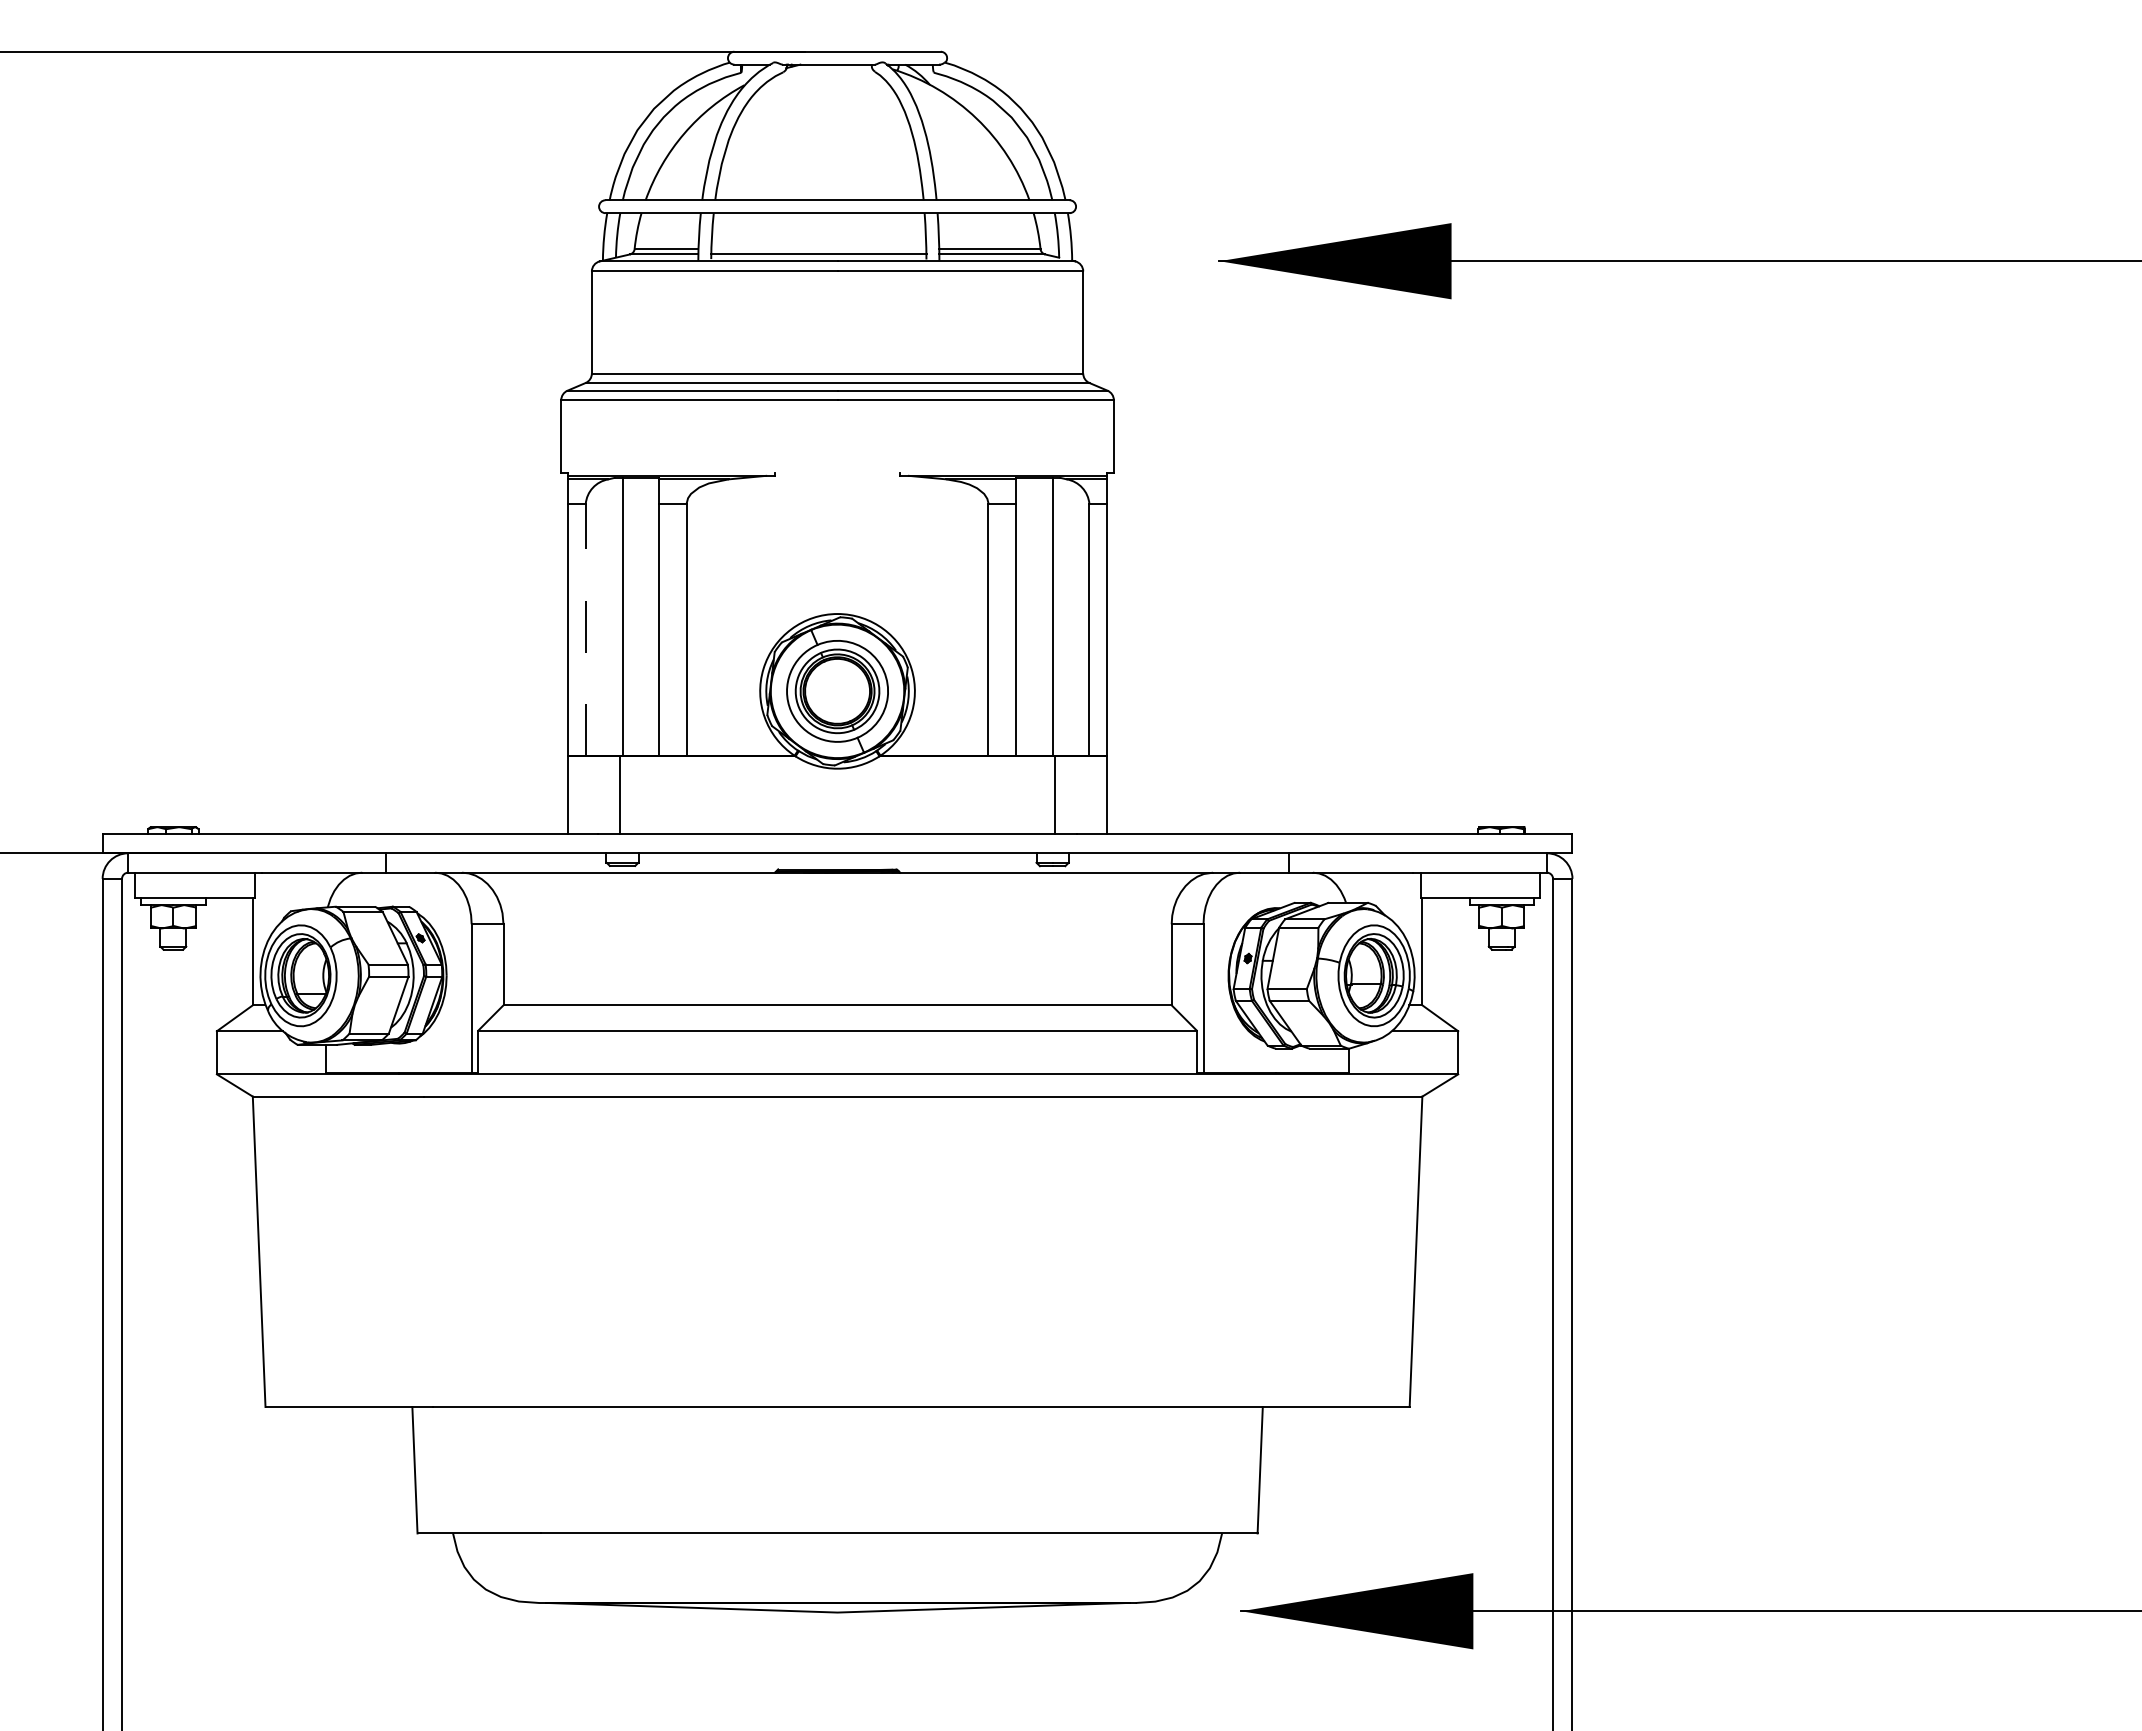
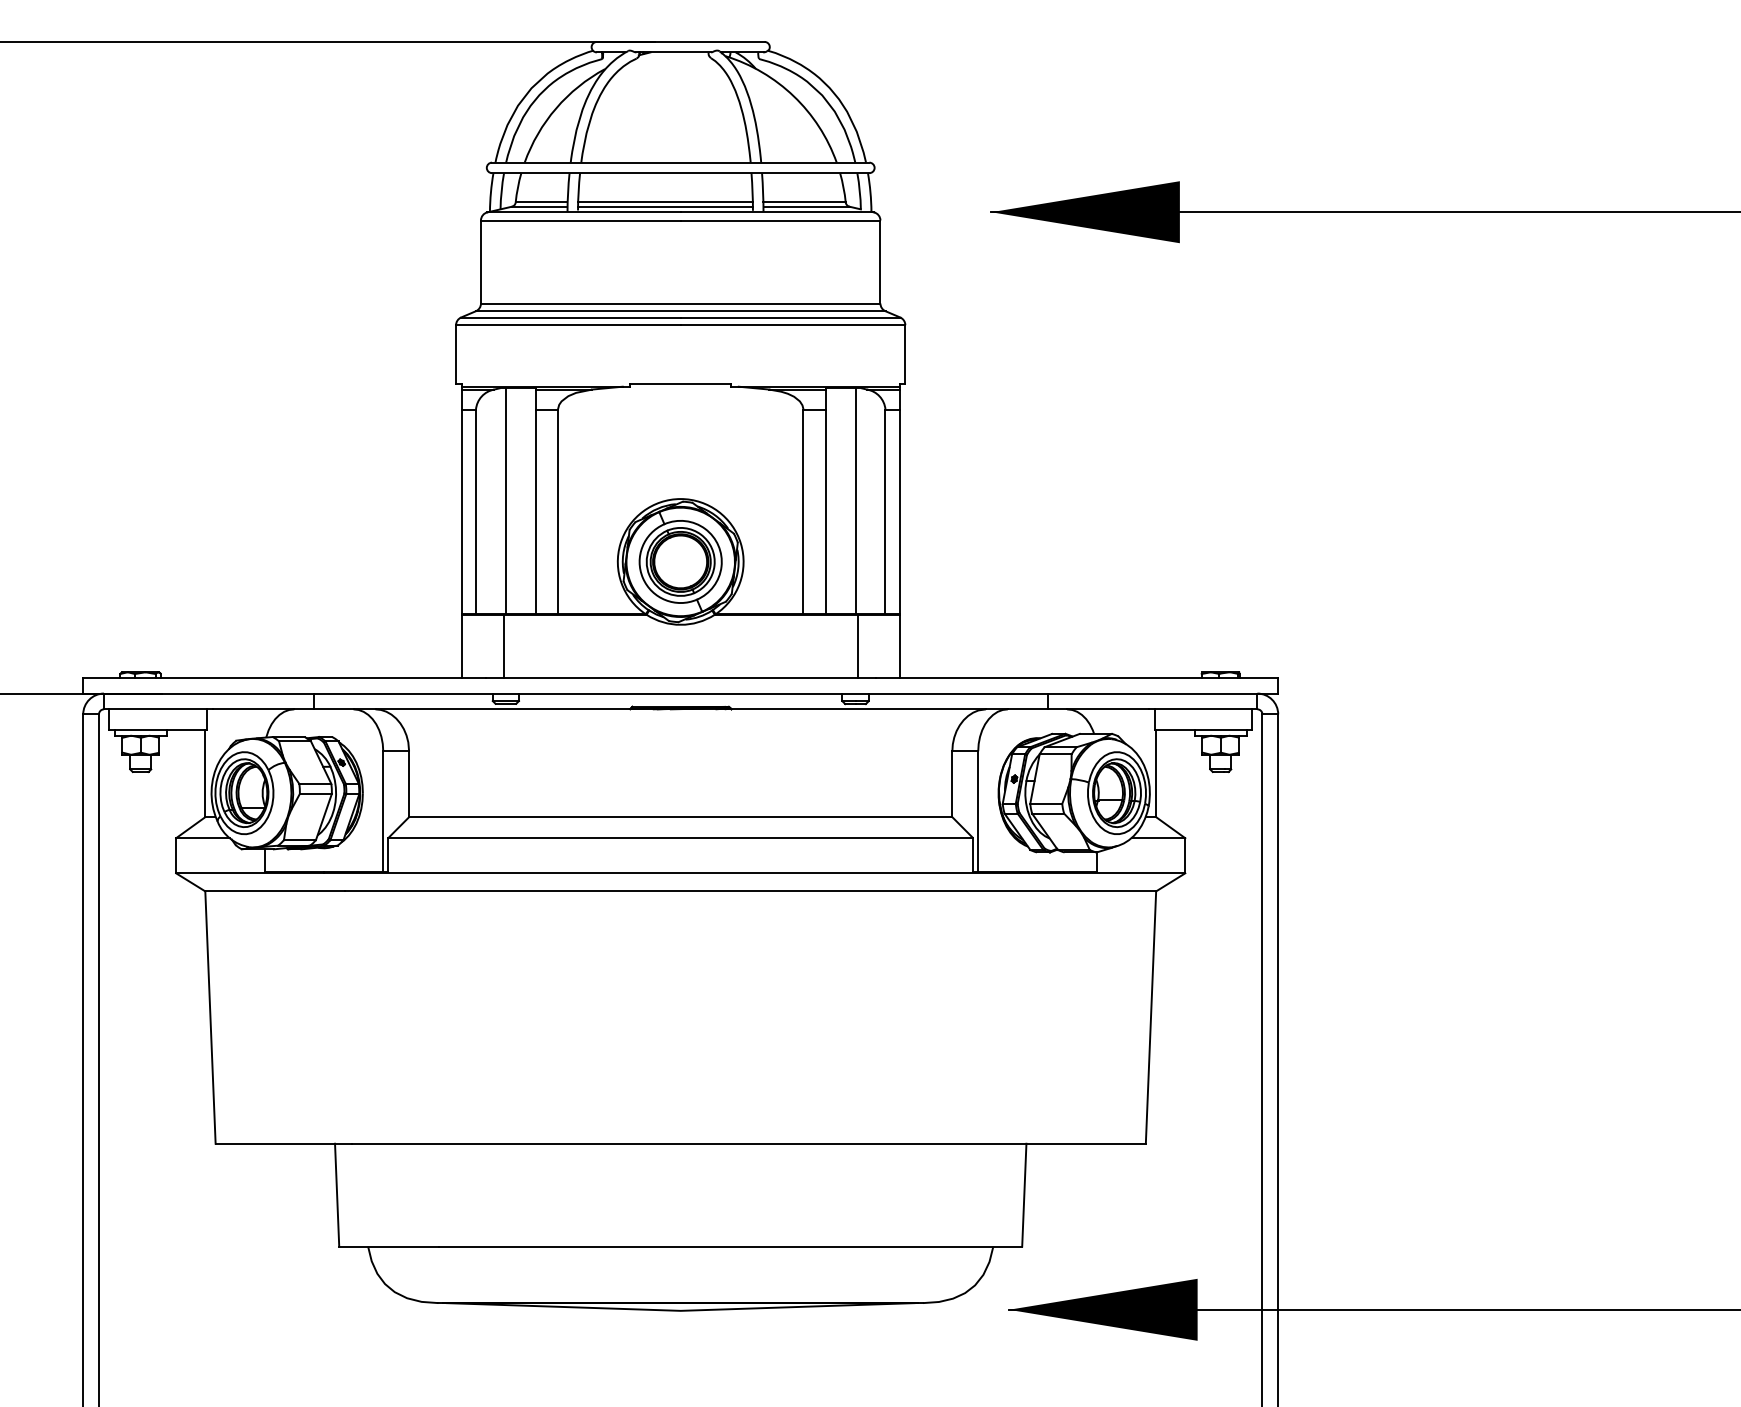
line: (818, 249) -> (665, 202), added
line: (837, 472) -> (680, 383), added
line: (585, 629) -> (475, 511), dashed -> solid

